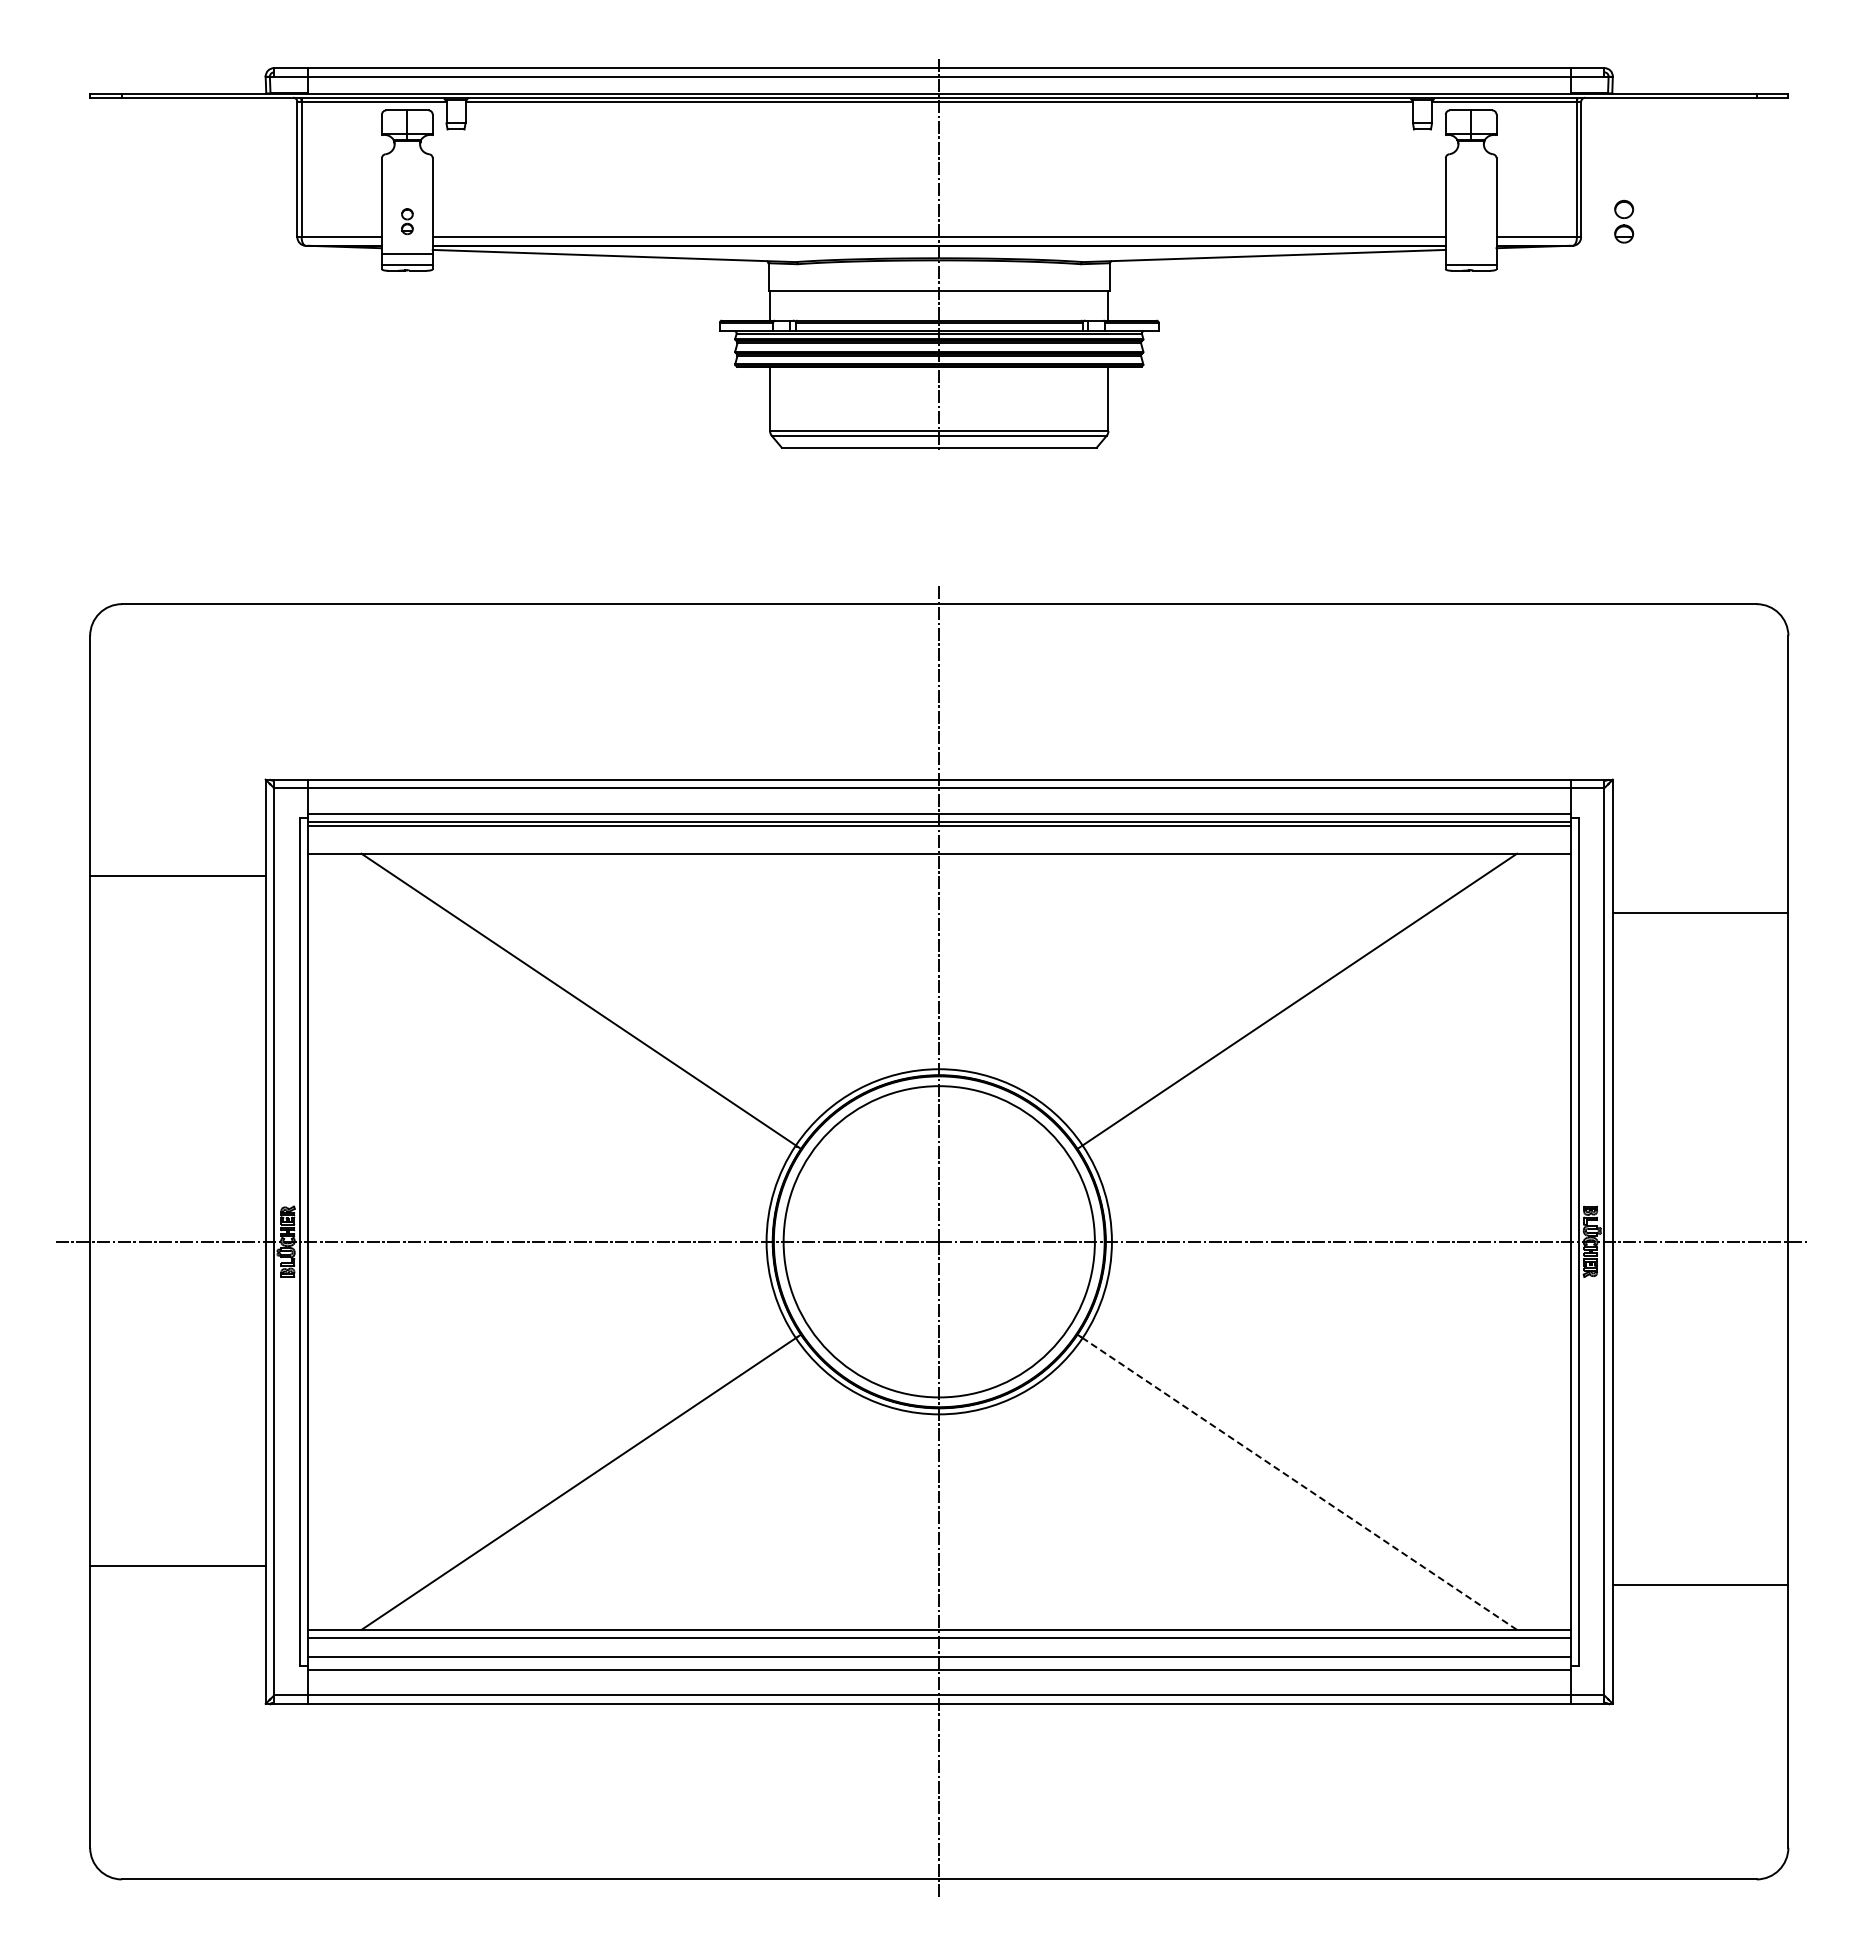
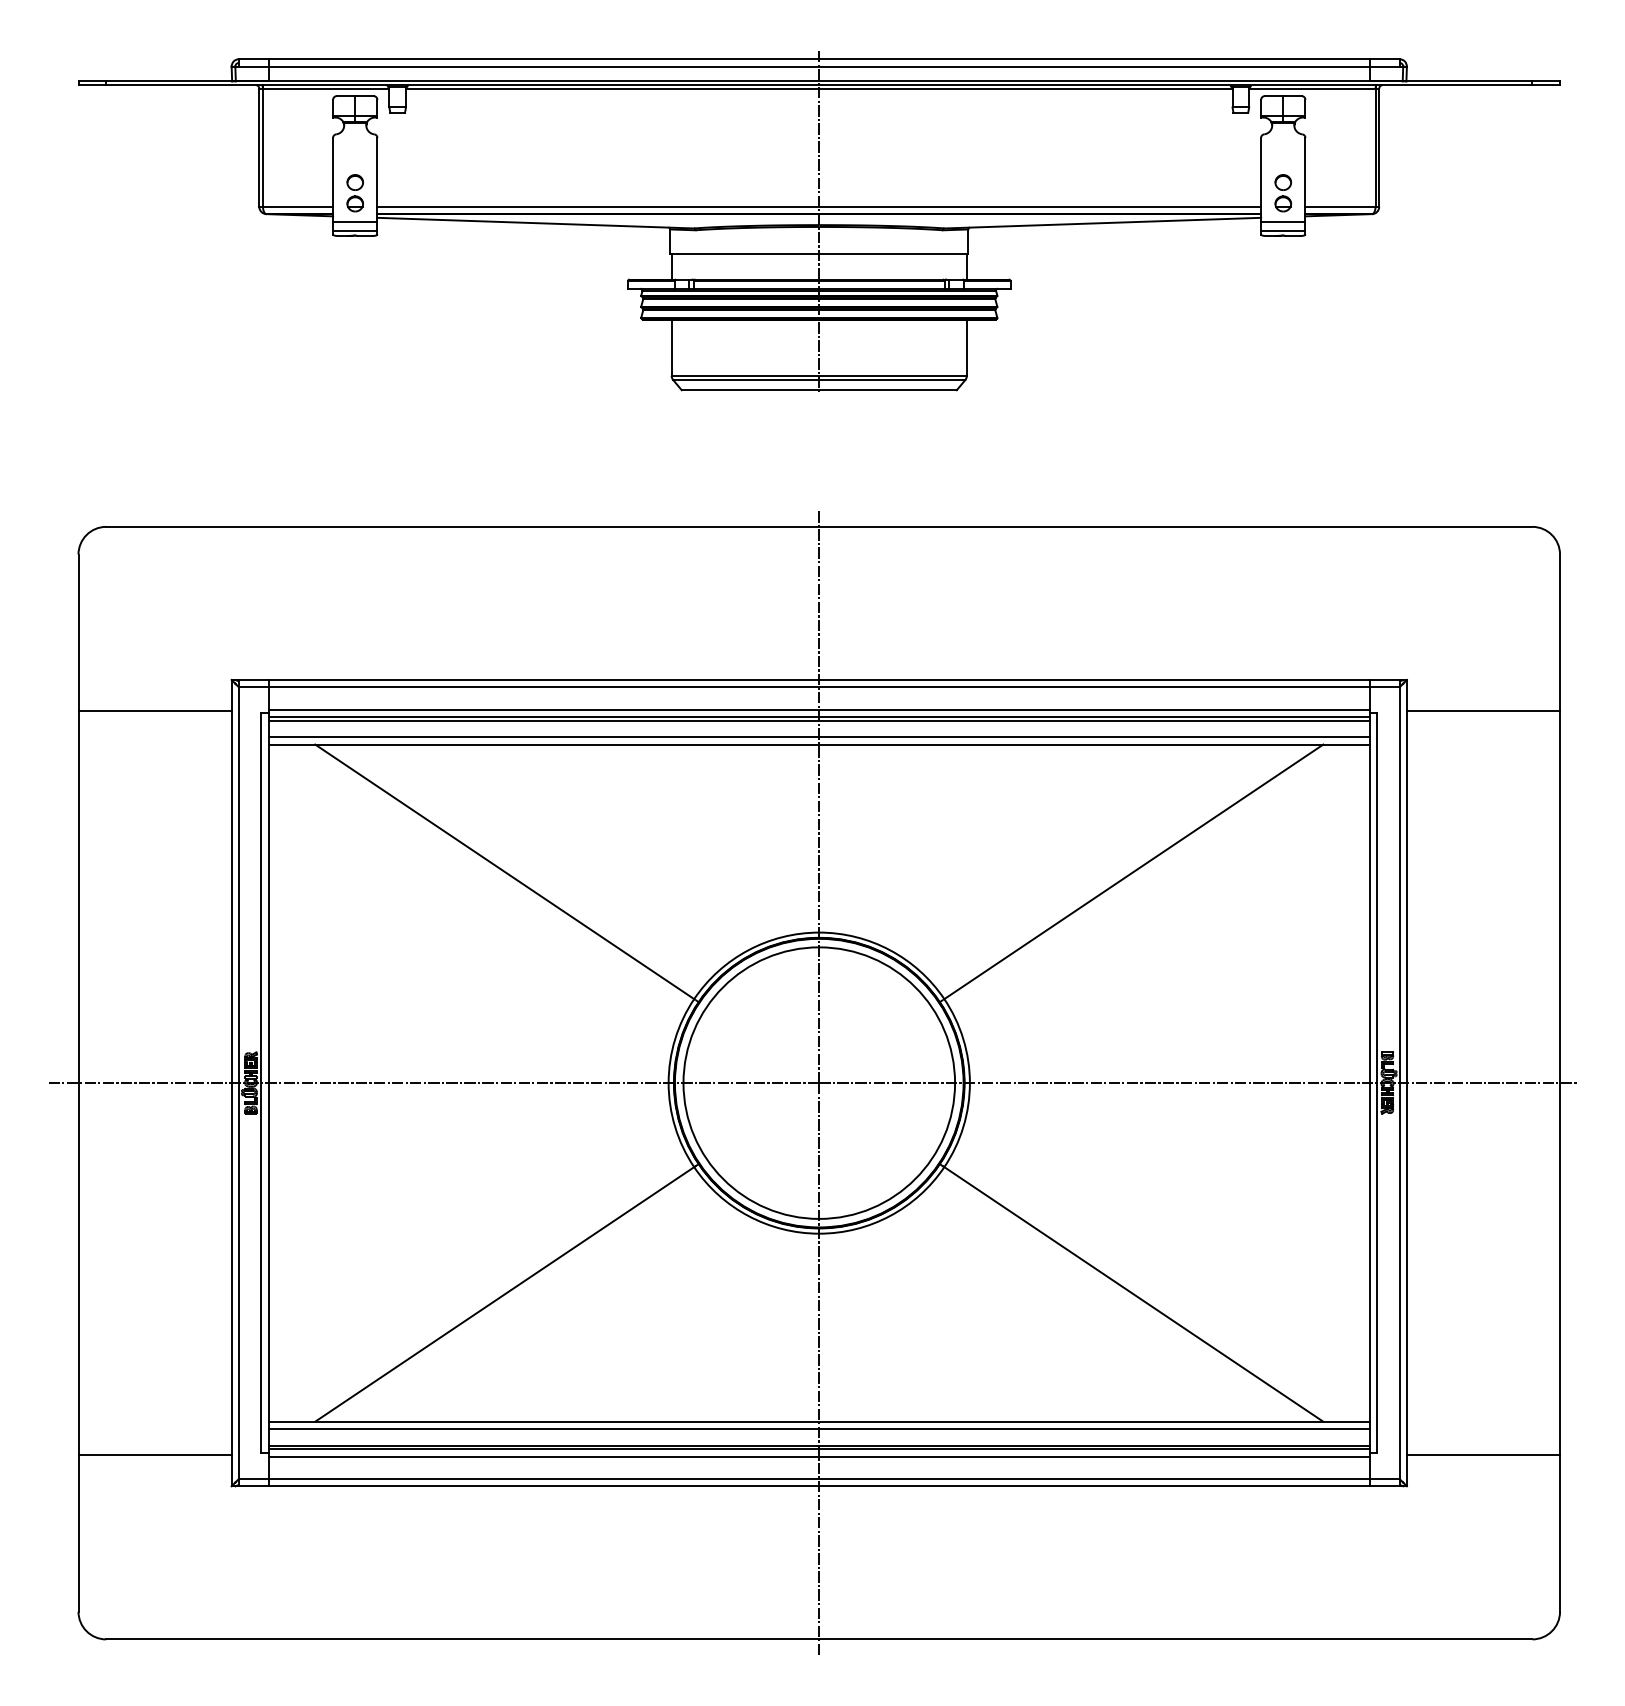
part: (407, 221) -> (355, 193), size x1.67
part: (1624, 221) -> (1283, 193), moved
line: (1470, 254) -> (1282, 221), added
line: (938, 845) -> (818, 737), added
line: (177, 875) -> (154, 711), moved
line: (1700, 912) -> (1483, 711), moved
line: (1299, 1483) -> (1133, 1293), dashed -> solid
line: (177, 1565) -> (154, 1454), moved
line: (1700, 1584) -> (1483, 1454), moved
line: (938, 1661) -> (818, 1449), added

